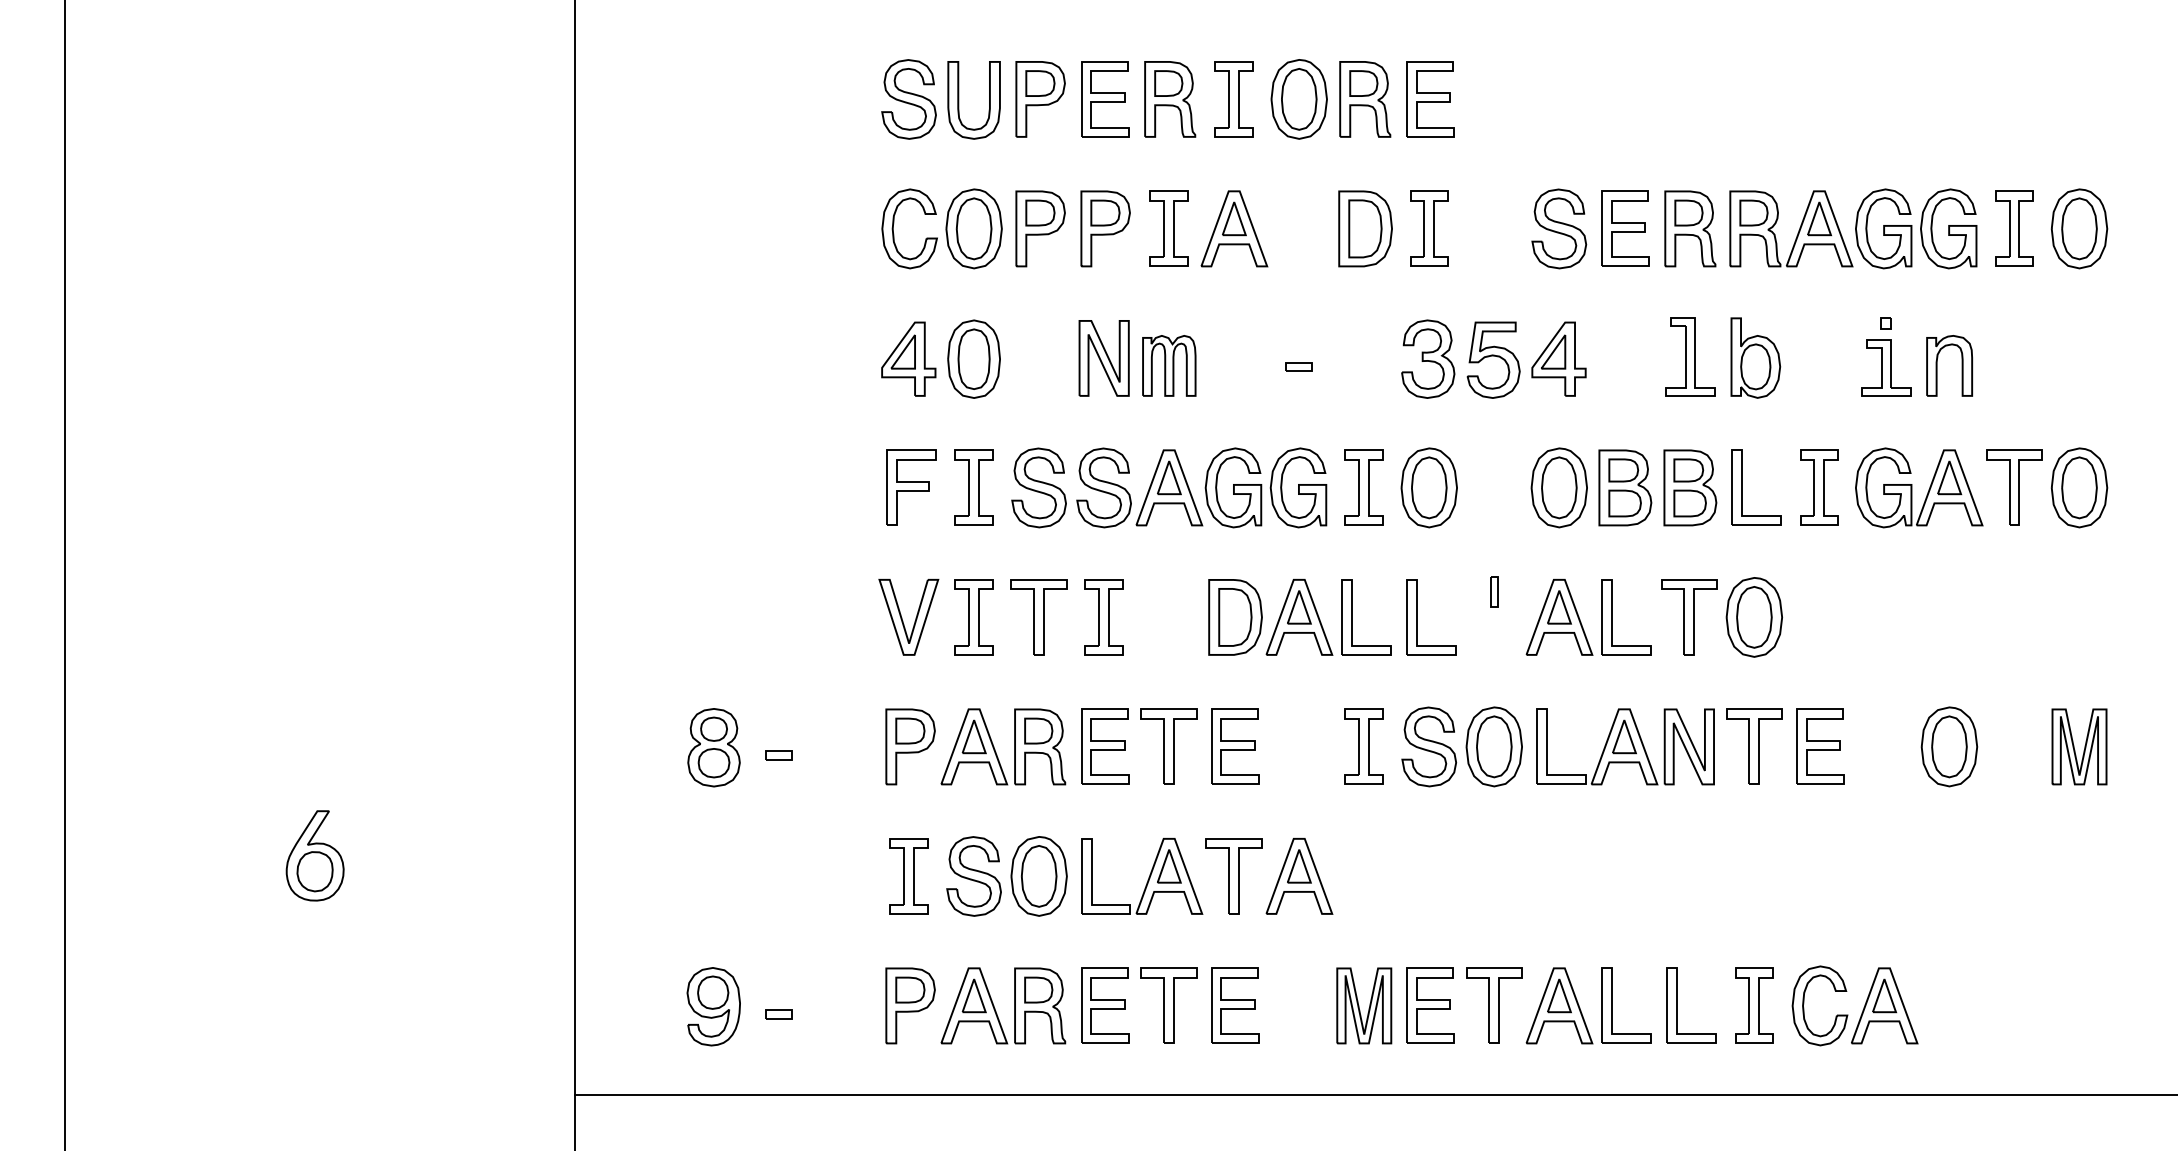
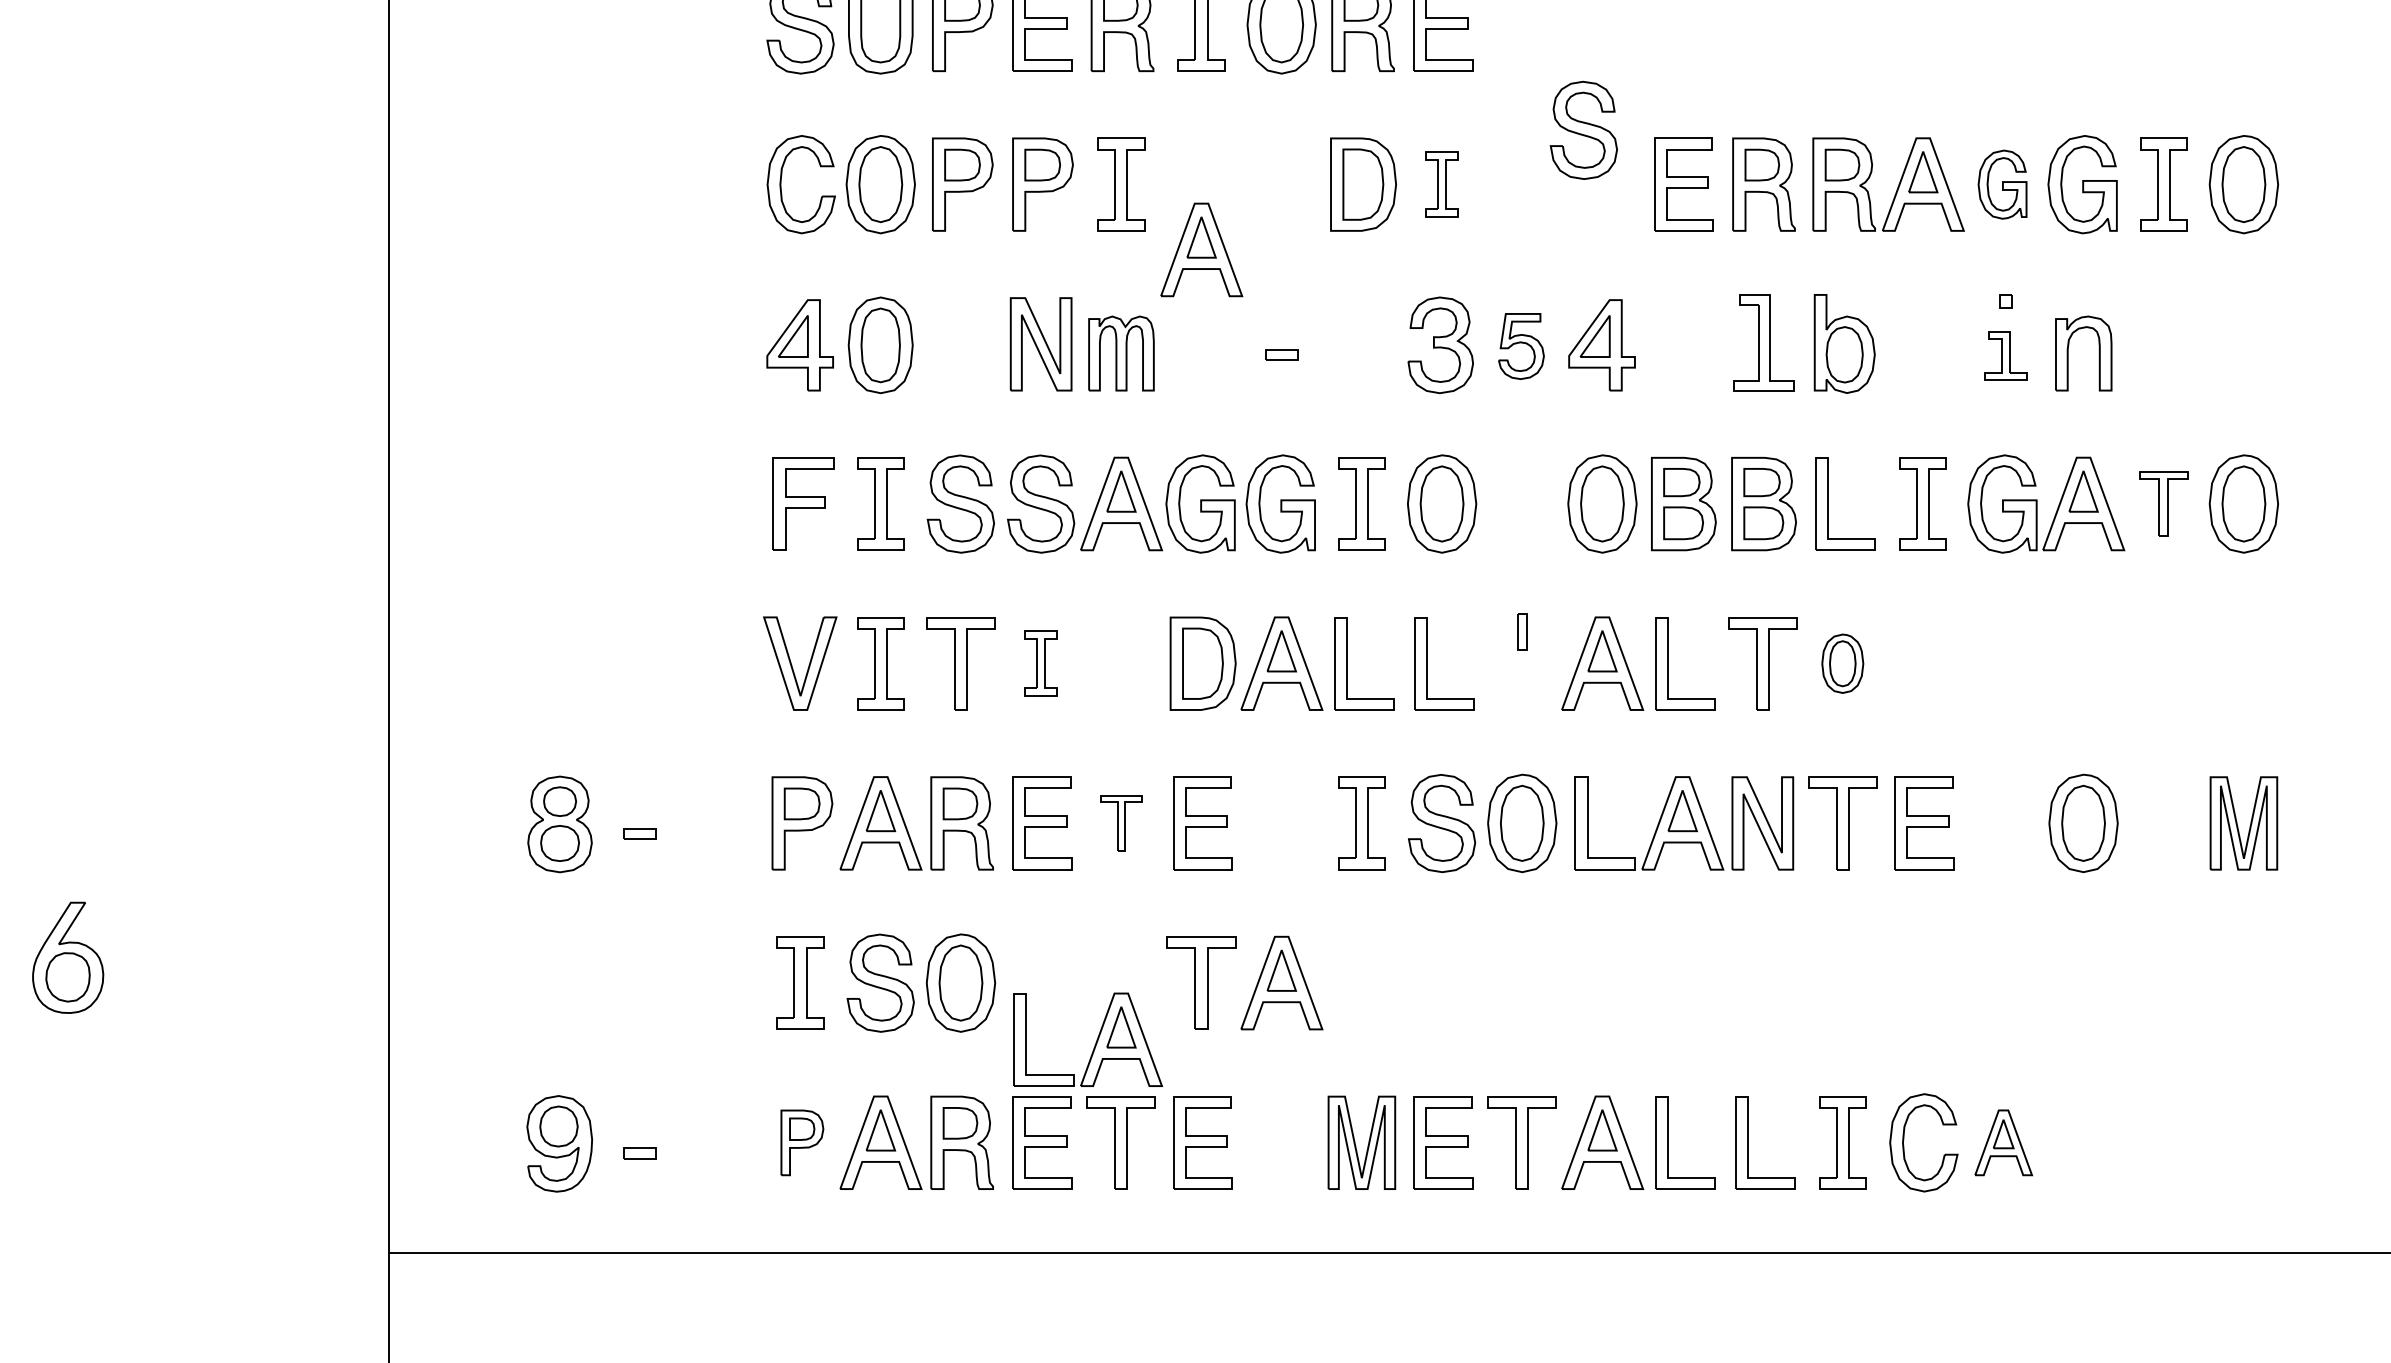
part: (1234, 228) -> (1201, 249), moved
part: (1429, 228) -> (1442, 184), size x0.7
part: (1559, 228) -> (1584, 129), moved
part: (1883, 228) -> (2002, 184), size x0.7
part: (1493, 359) -> (1521, 345), size x0.7
part: (1886, 367) -> (2005, 355), size x0.7
part: (2014, 487) -> (2163, 503), size x0.7
part: (1103, 617) -> (1040, 663), size x0.7
part: (1753, 617) -> (1841, 663), size x0.6
part: (1168, 746) -> (1120, 822), size x0.6
part: (1142, 876) -> (1088, 1039), moved
part: (910, 1005) -> (802, 1142), size x0.7
part: (1884, 1005) -> (2003, 1142), size x0.7

